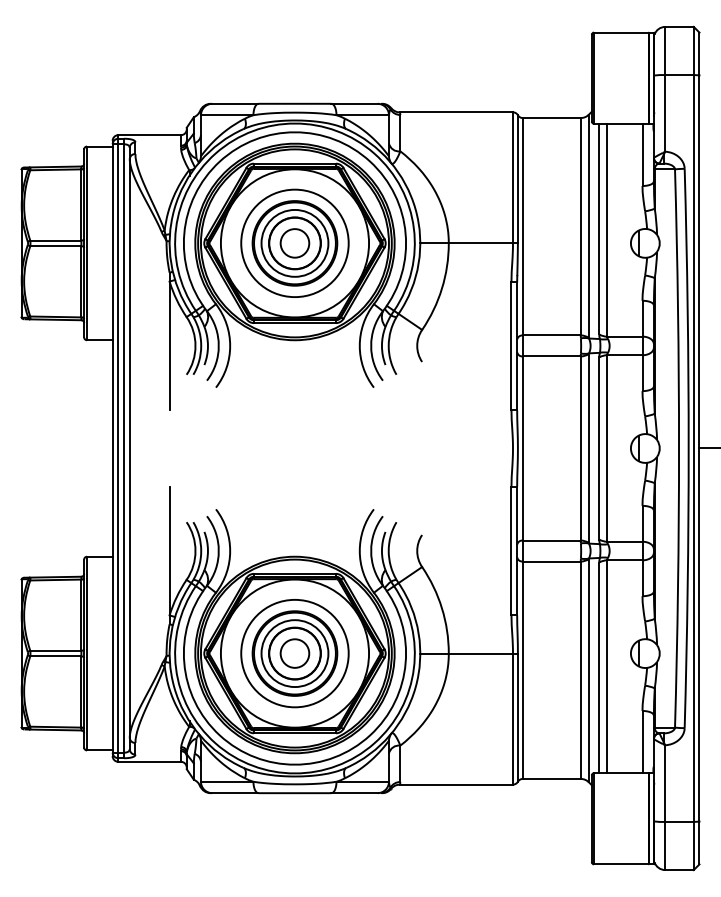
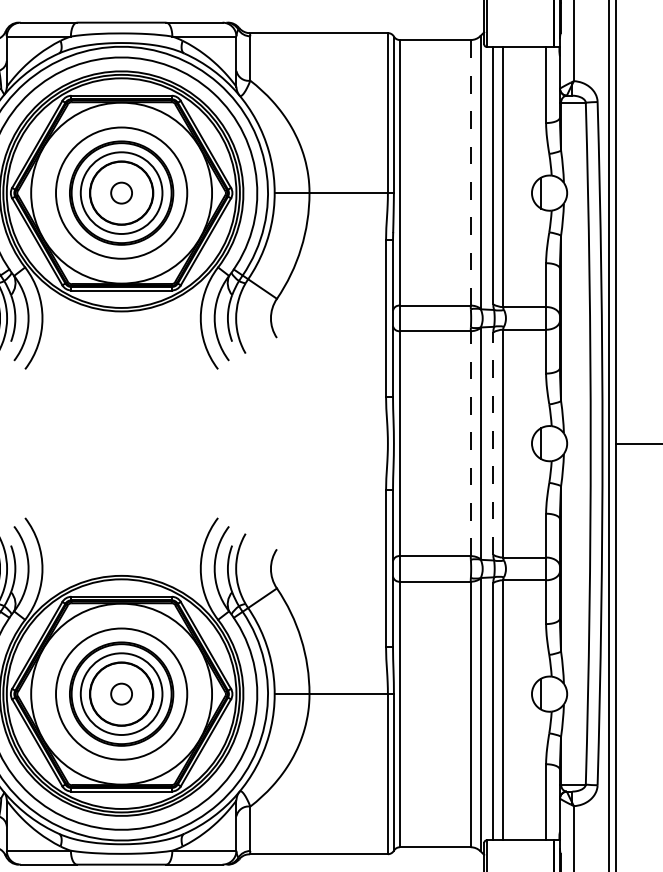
line: (580, 226) -> (470, 172), solid -> dashed
circle: (294, 243) -> (121, 193), size x0.6
line: (580, 448) -> (470, 443), solid -> dashed
line: (599, 448) -> (493, 443), solid -> dashed
circle: (294, 653) -> (121, 694), size x0.6

